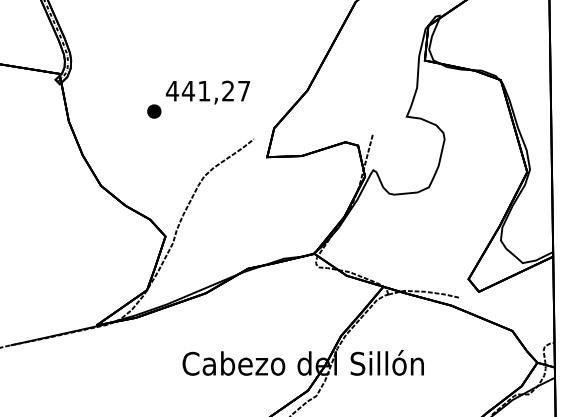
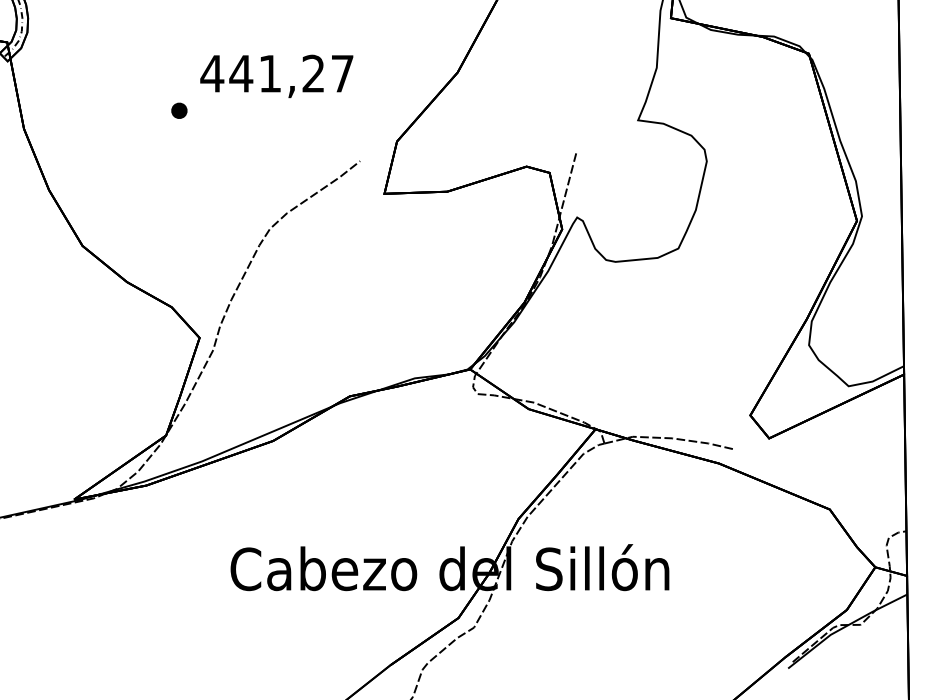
part: (154, 111) -> (179, 110), size x0.62

